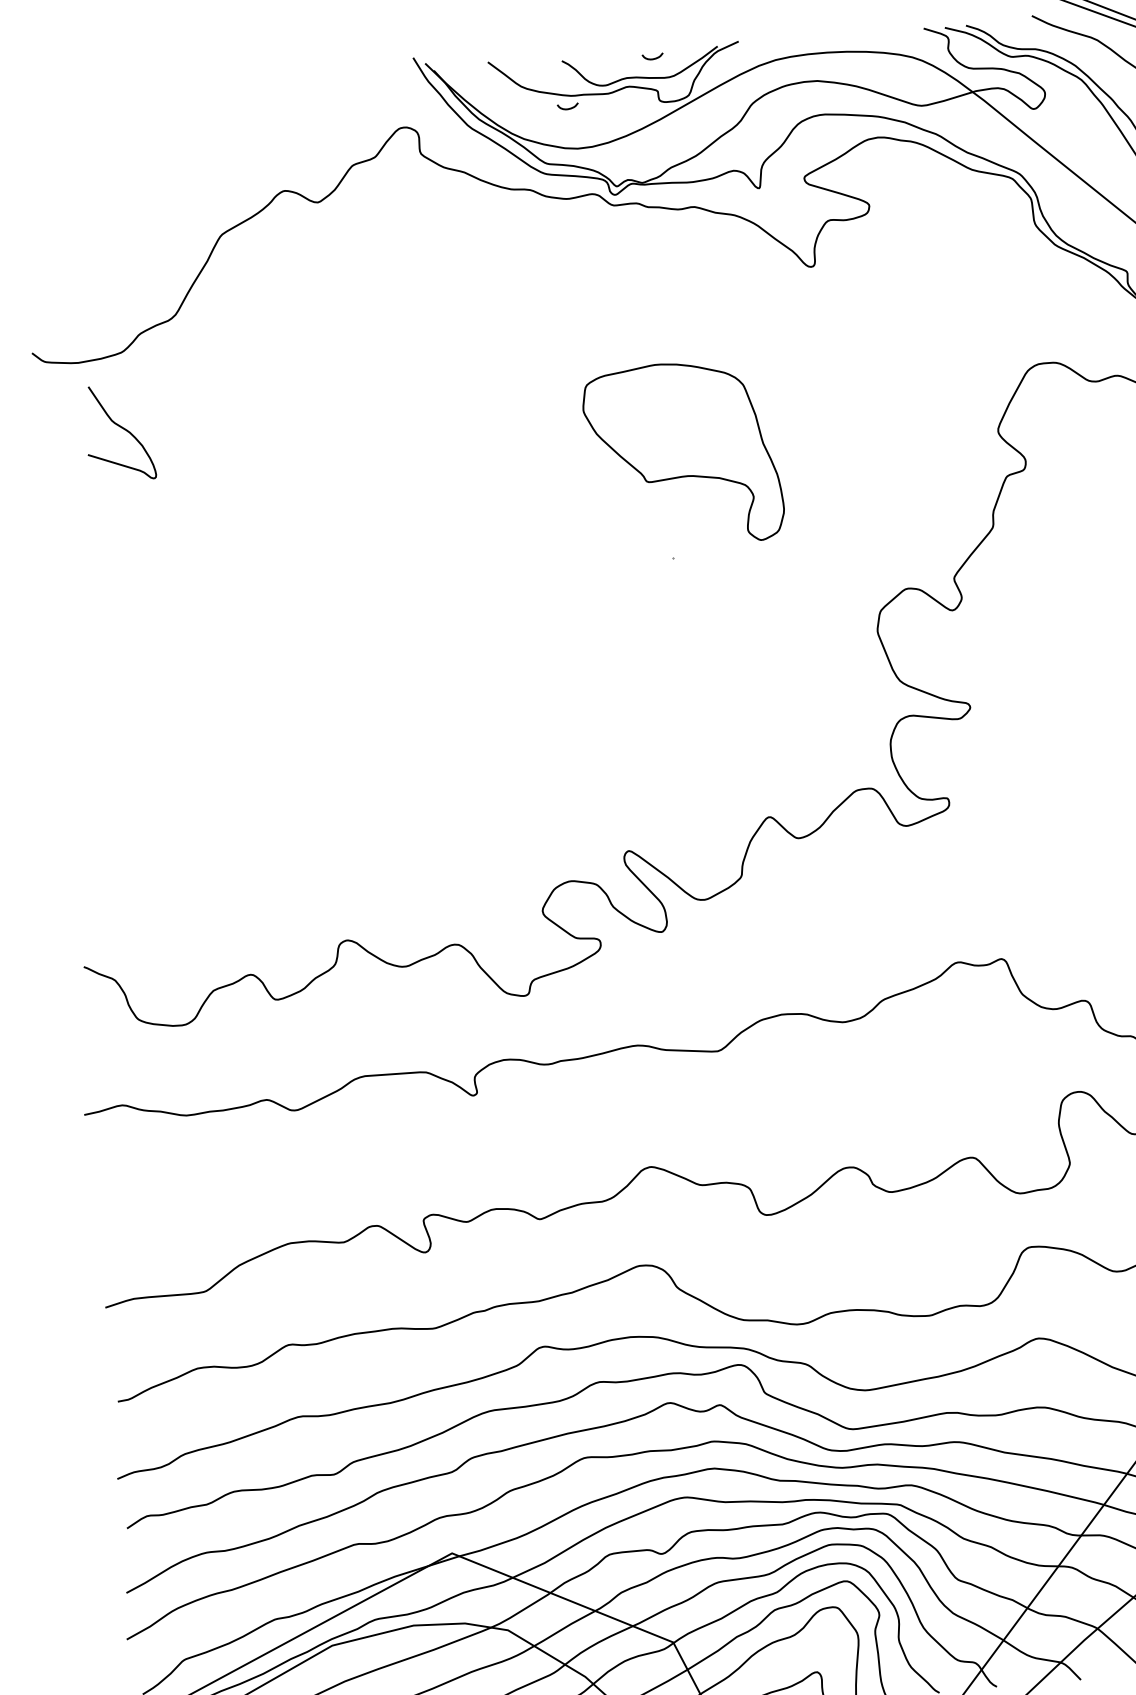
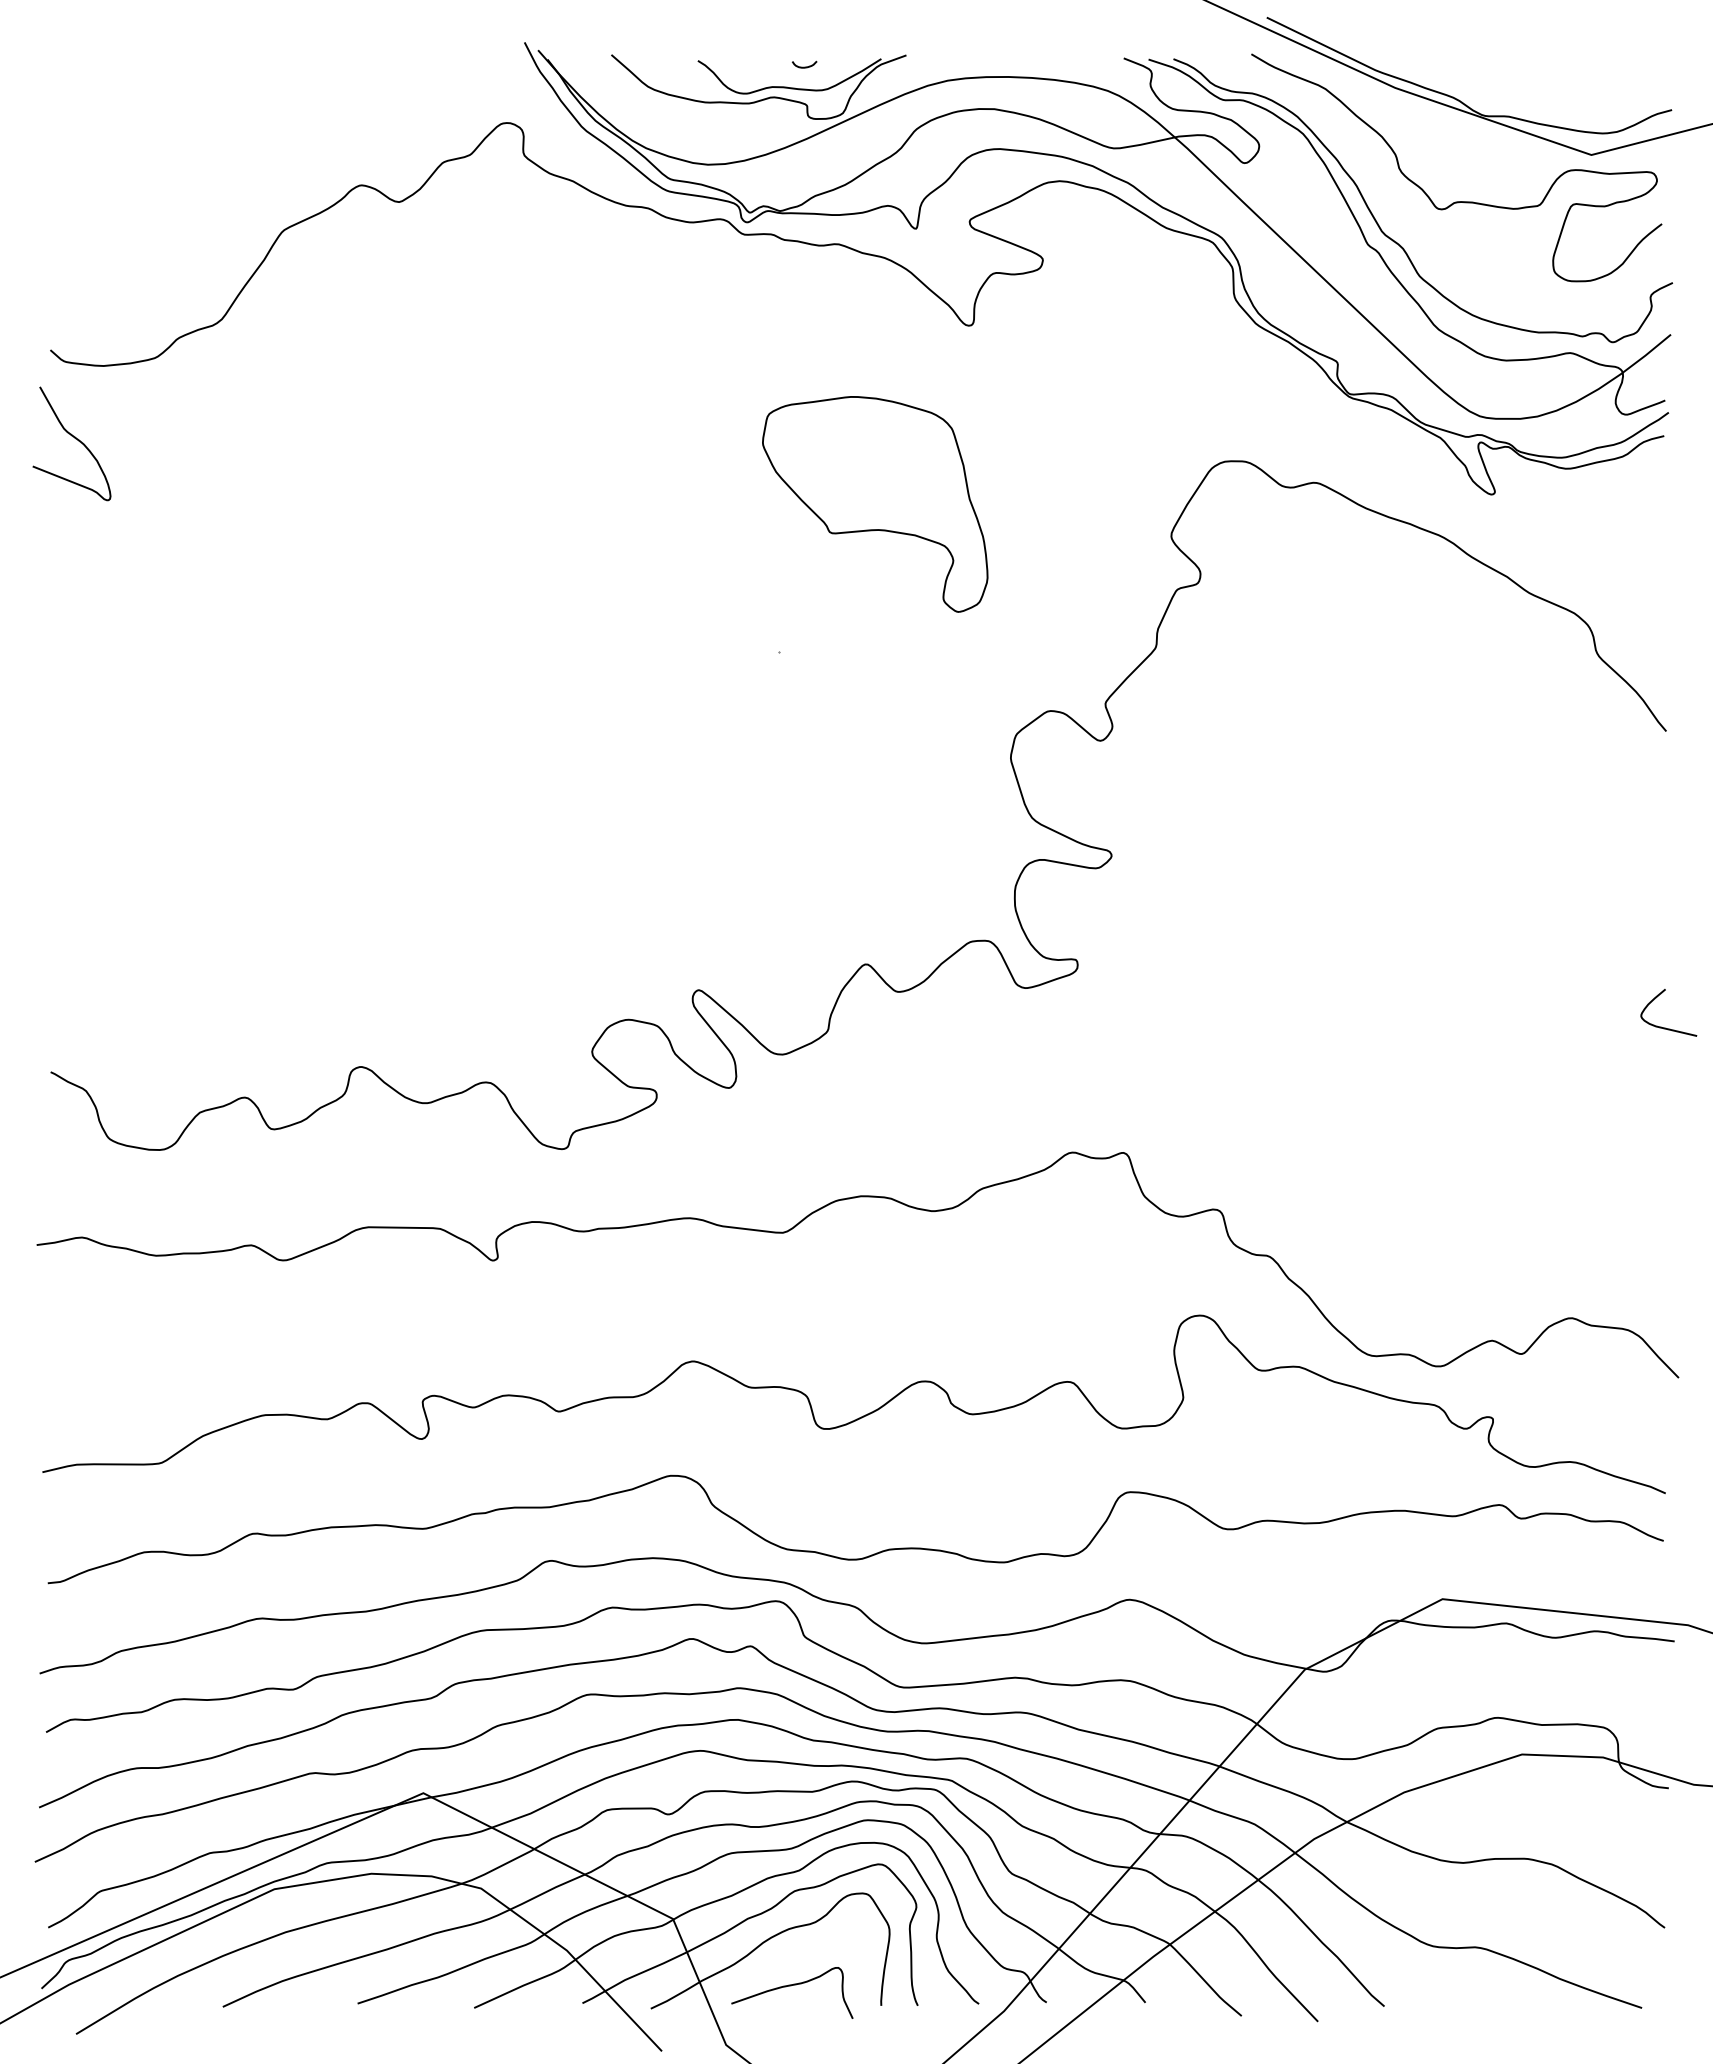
curve: (567, 108) -> (700, 116), removed
curve: (122, 428) -> (75, 439), moved
part: (683, 454) -> (875, 504), moved

